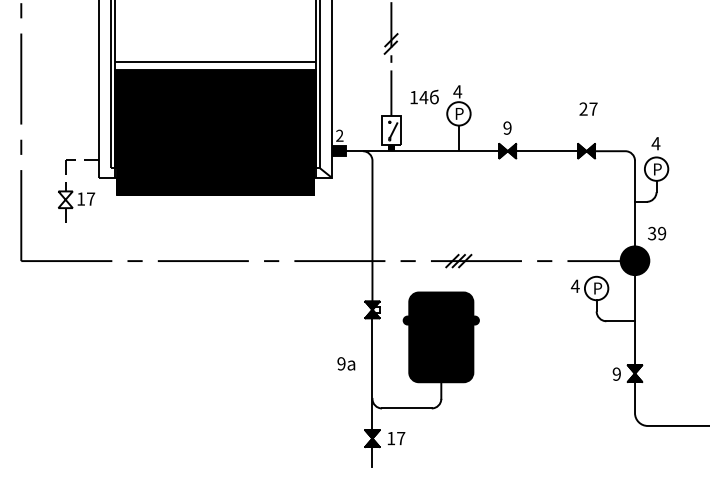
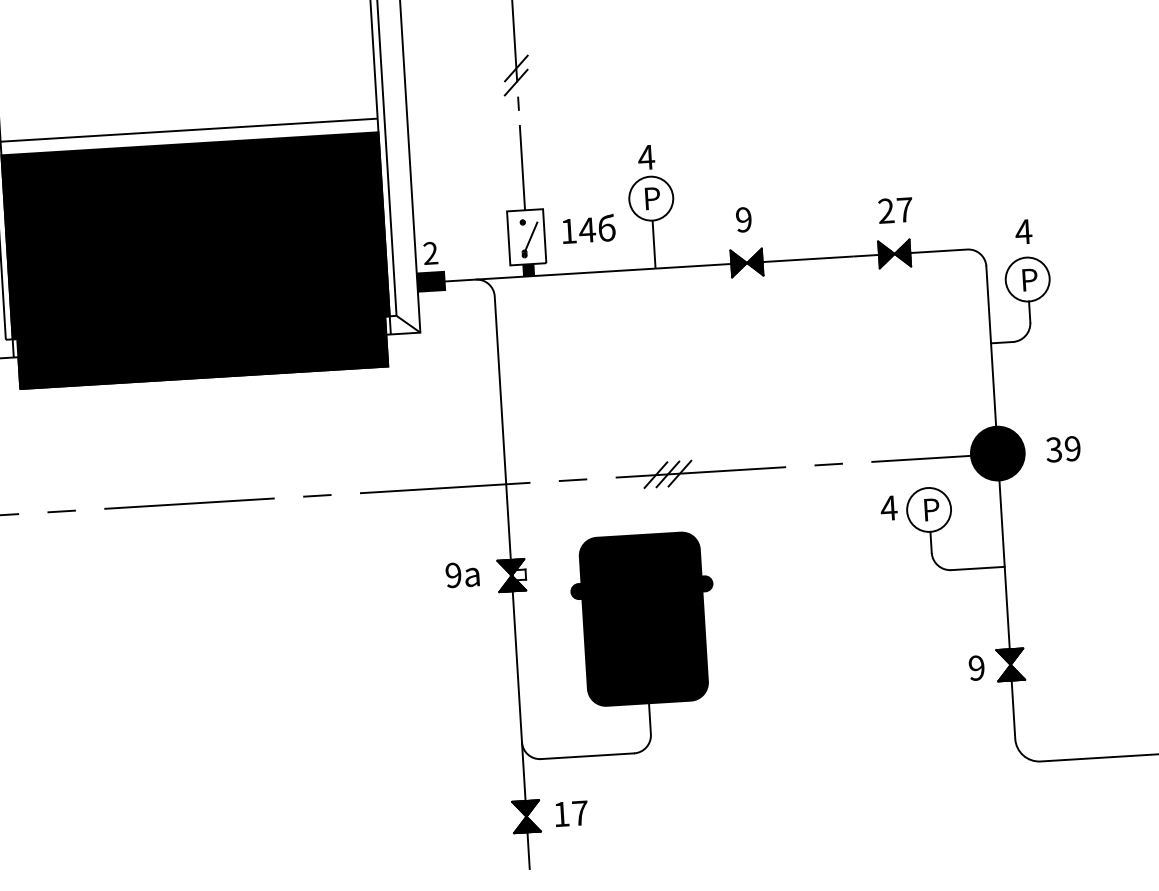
text: (424, 96) -> (588, 228), moved
text: (588, 108) -> (895, 209), moved
text: (657, 233) -> (1064, 449), moved
text: (346, 363) -> (462, 574), moved

